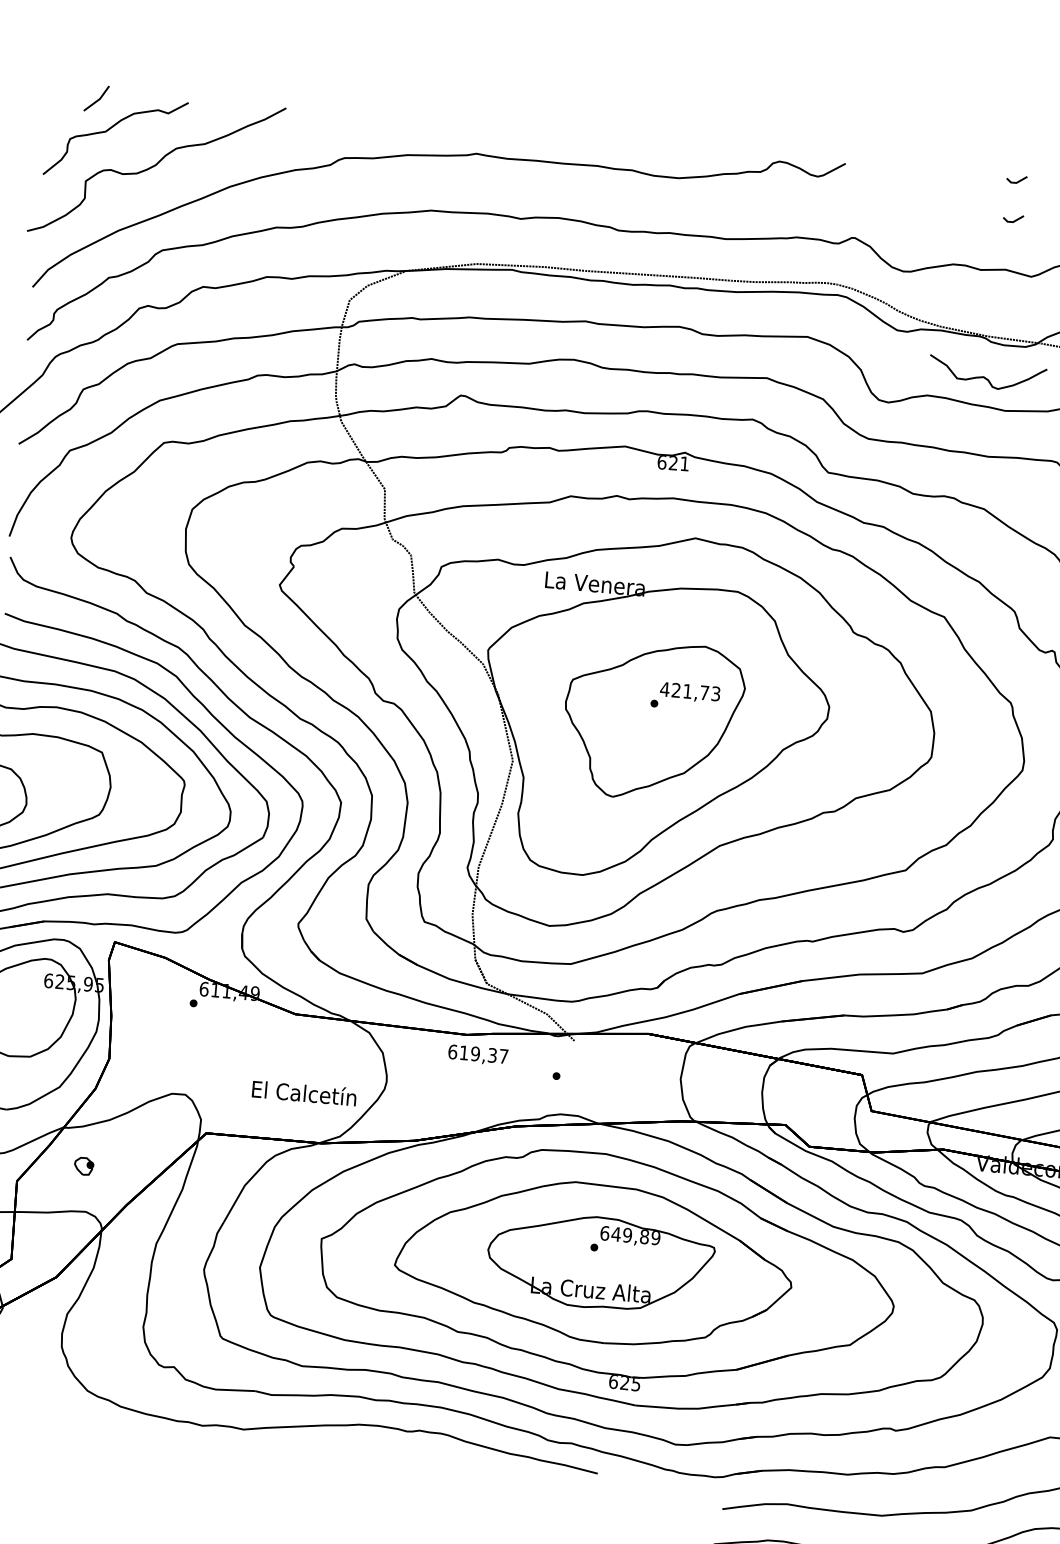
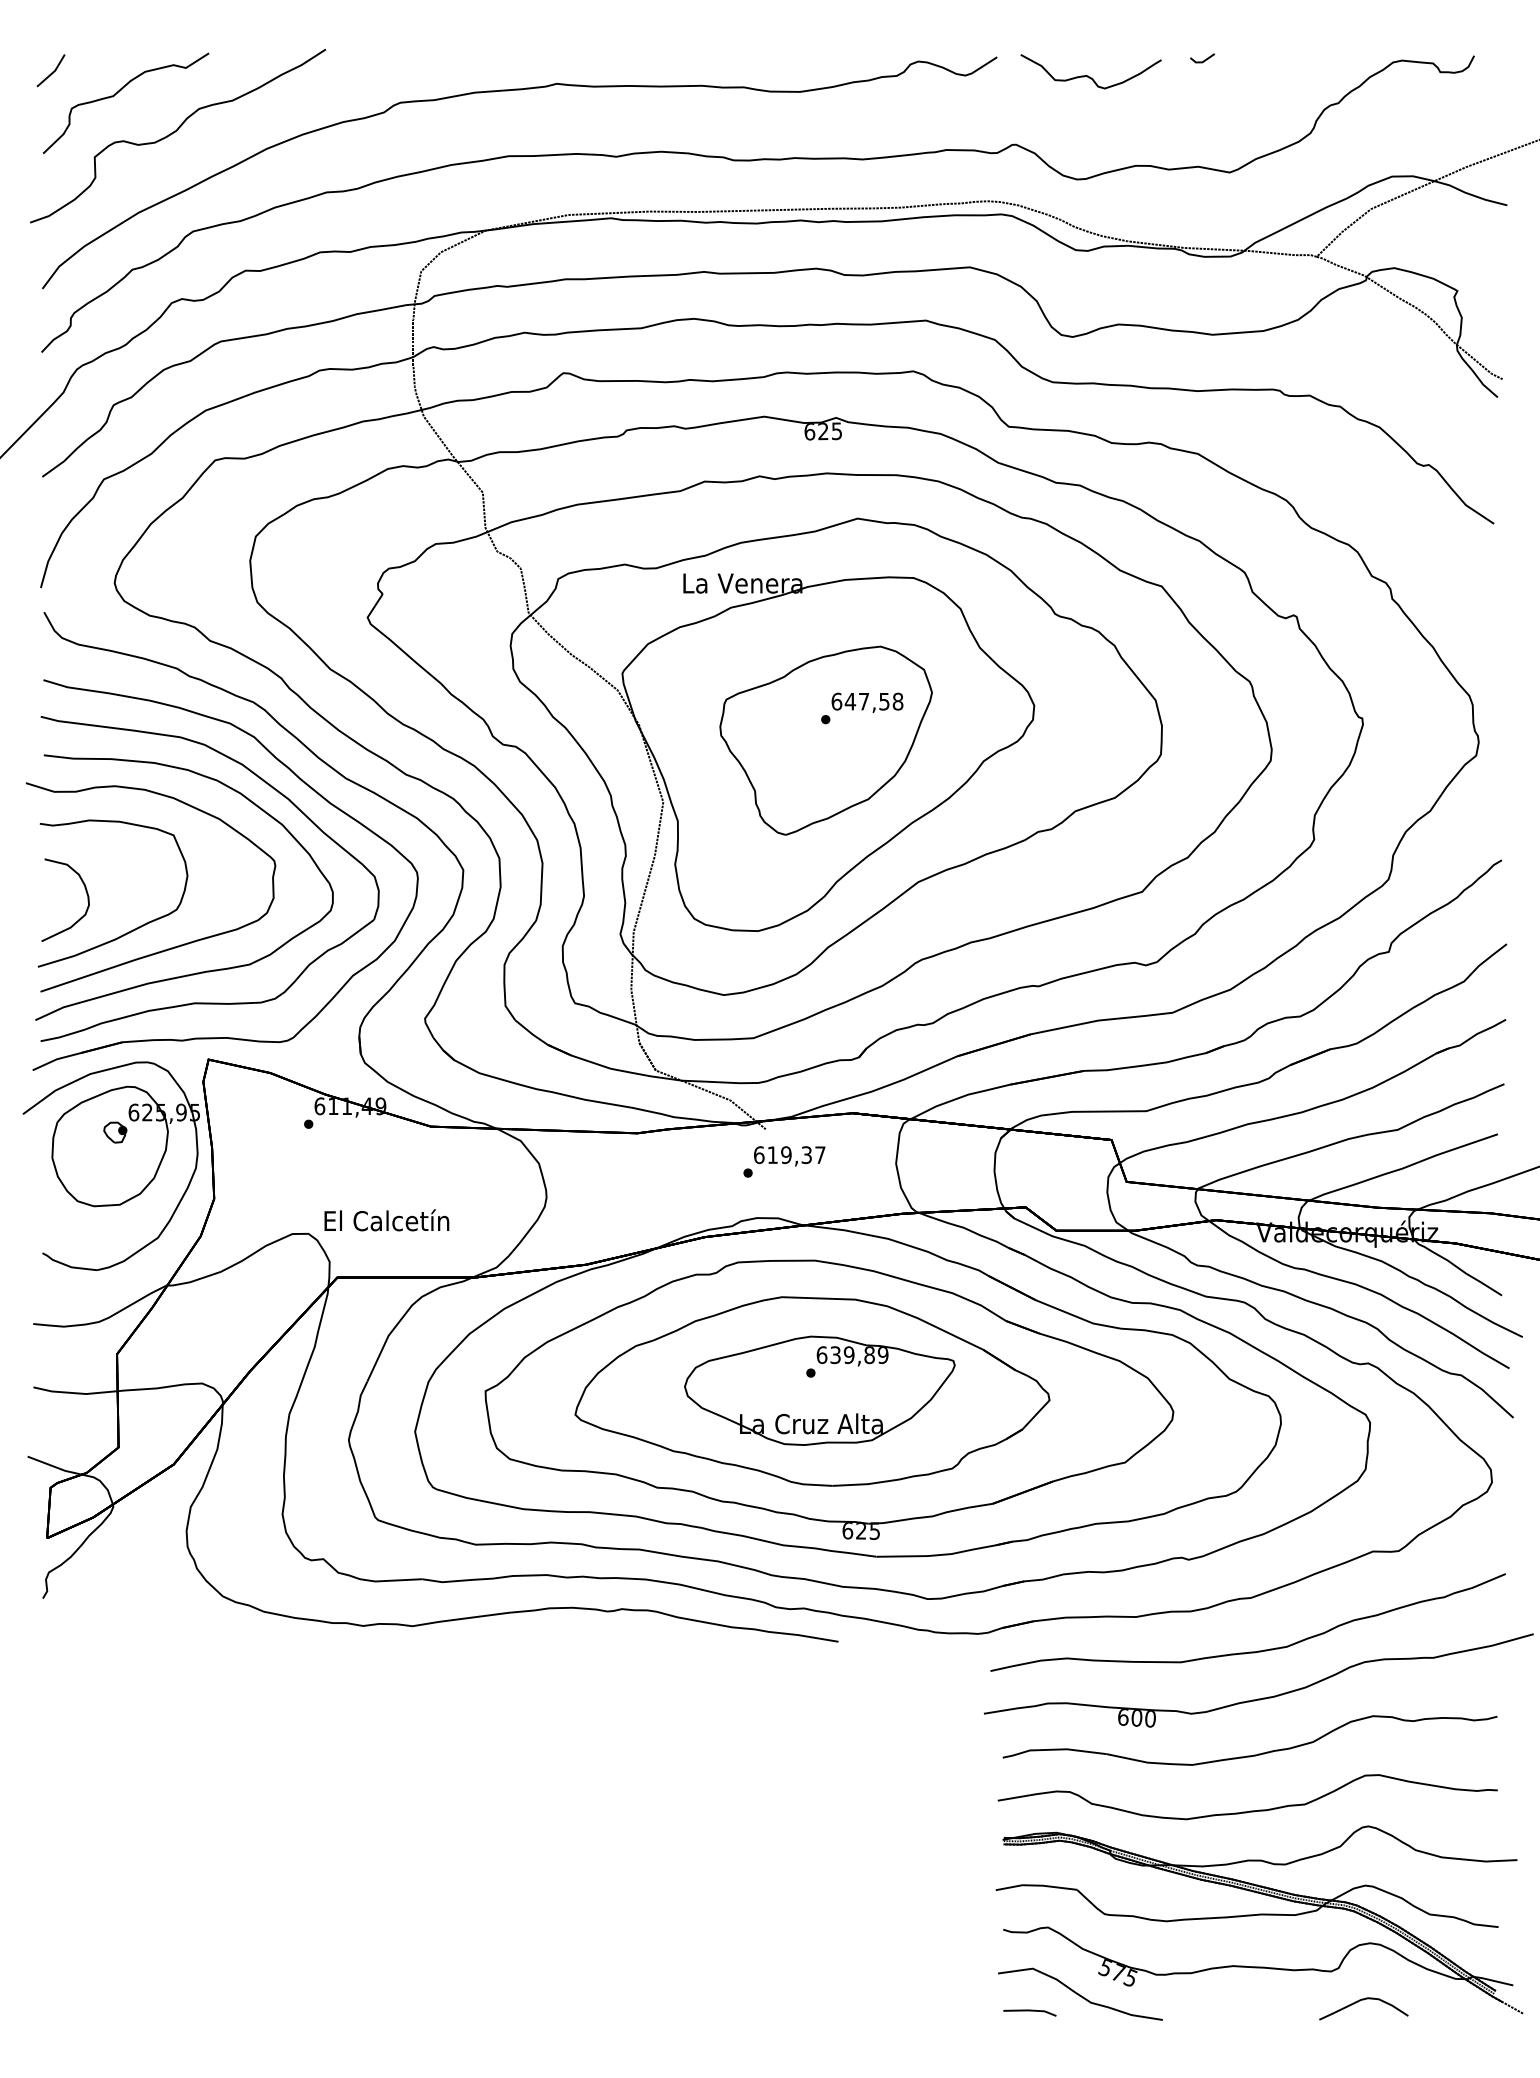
line: (97, 99) -> (52, 71), moved
line: (1015, 219) -> (1204, 106), removed
curve: (985, 376) -> (1088, 75), moved
text: (684, 464) -> (836, 431), 621 -> 625
text: (690, 691) -> (867, 701), 421,73 -> 647,58
text: (478, 1055) -> (789, 1156), moved
text: (304, 1093) -> (386, 1220), moved
part: (84, 1166) -> (115, 1132), moved
text: (616, 1234) -> (835, 1355), 649,89 -> 639,89

